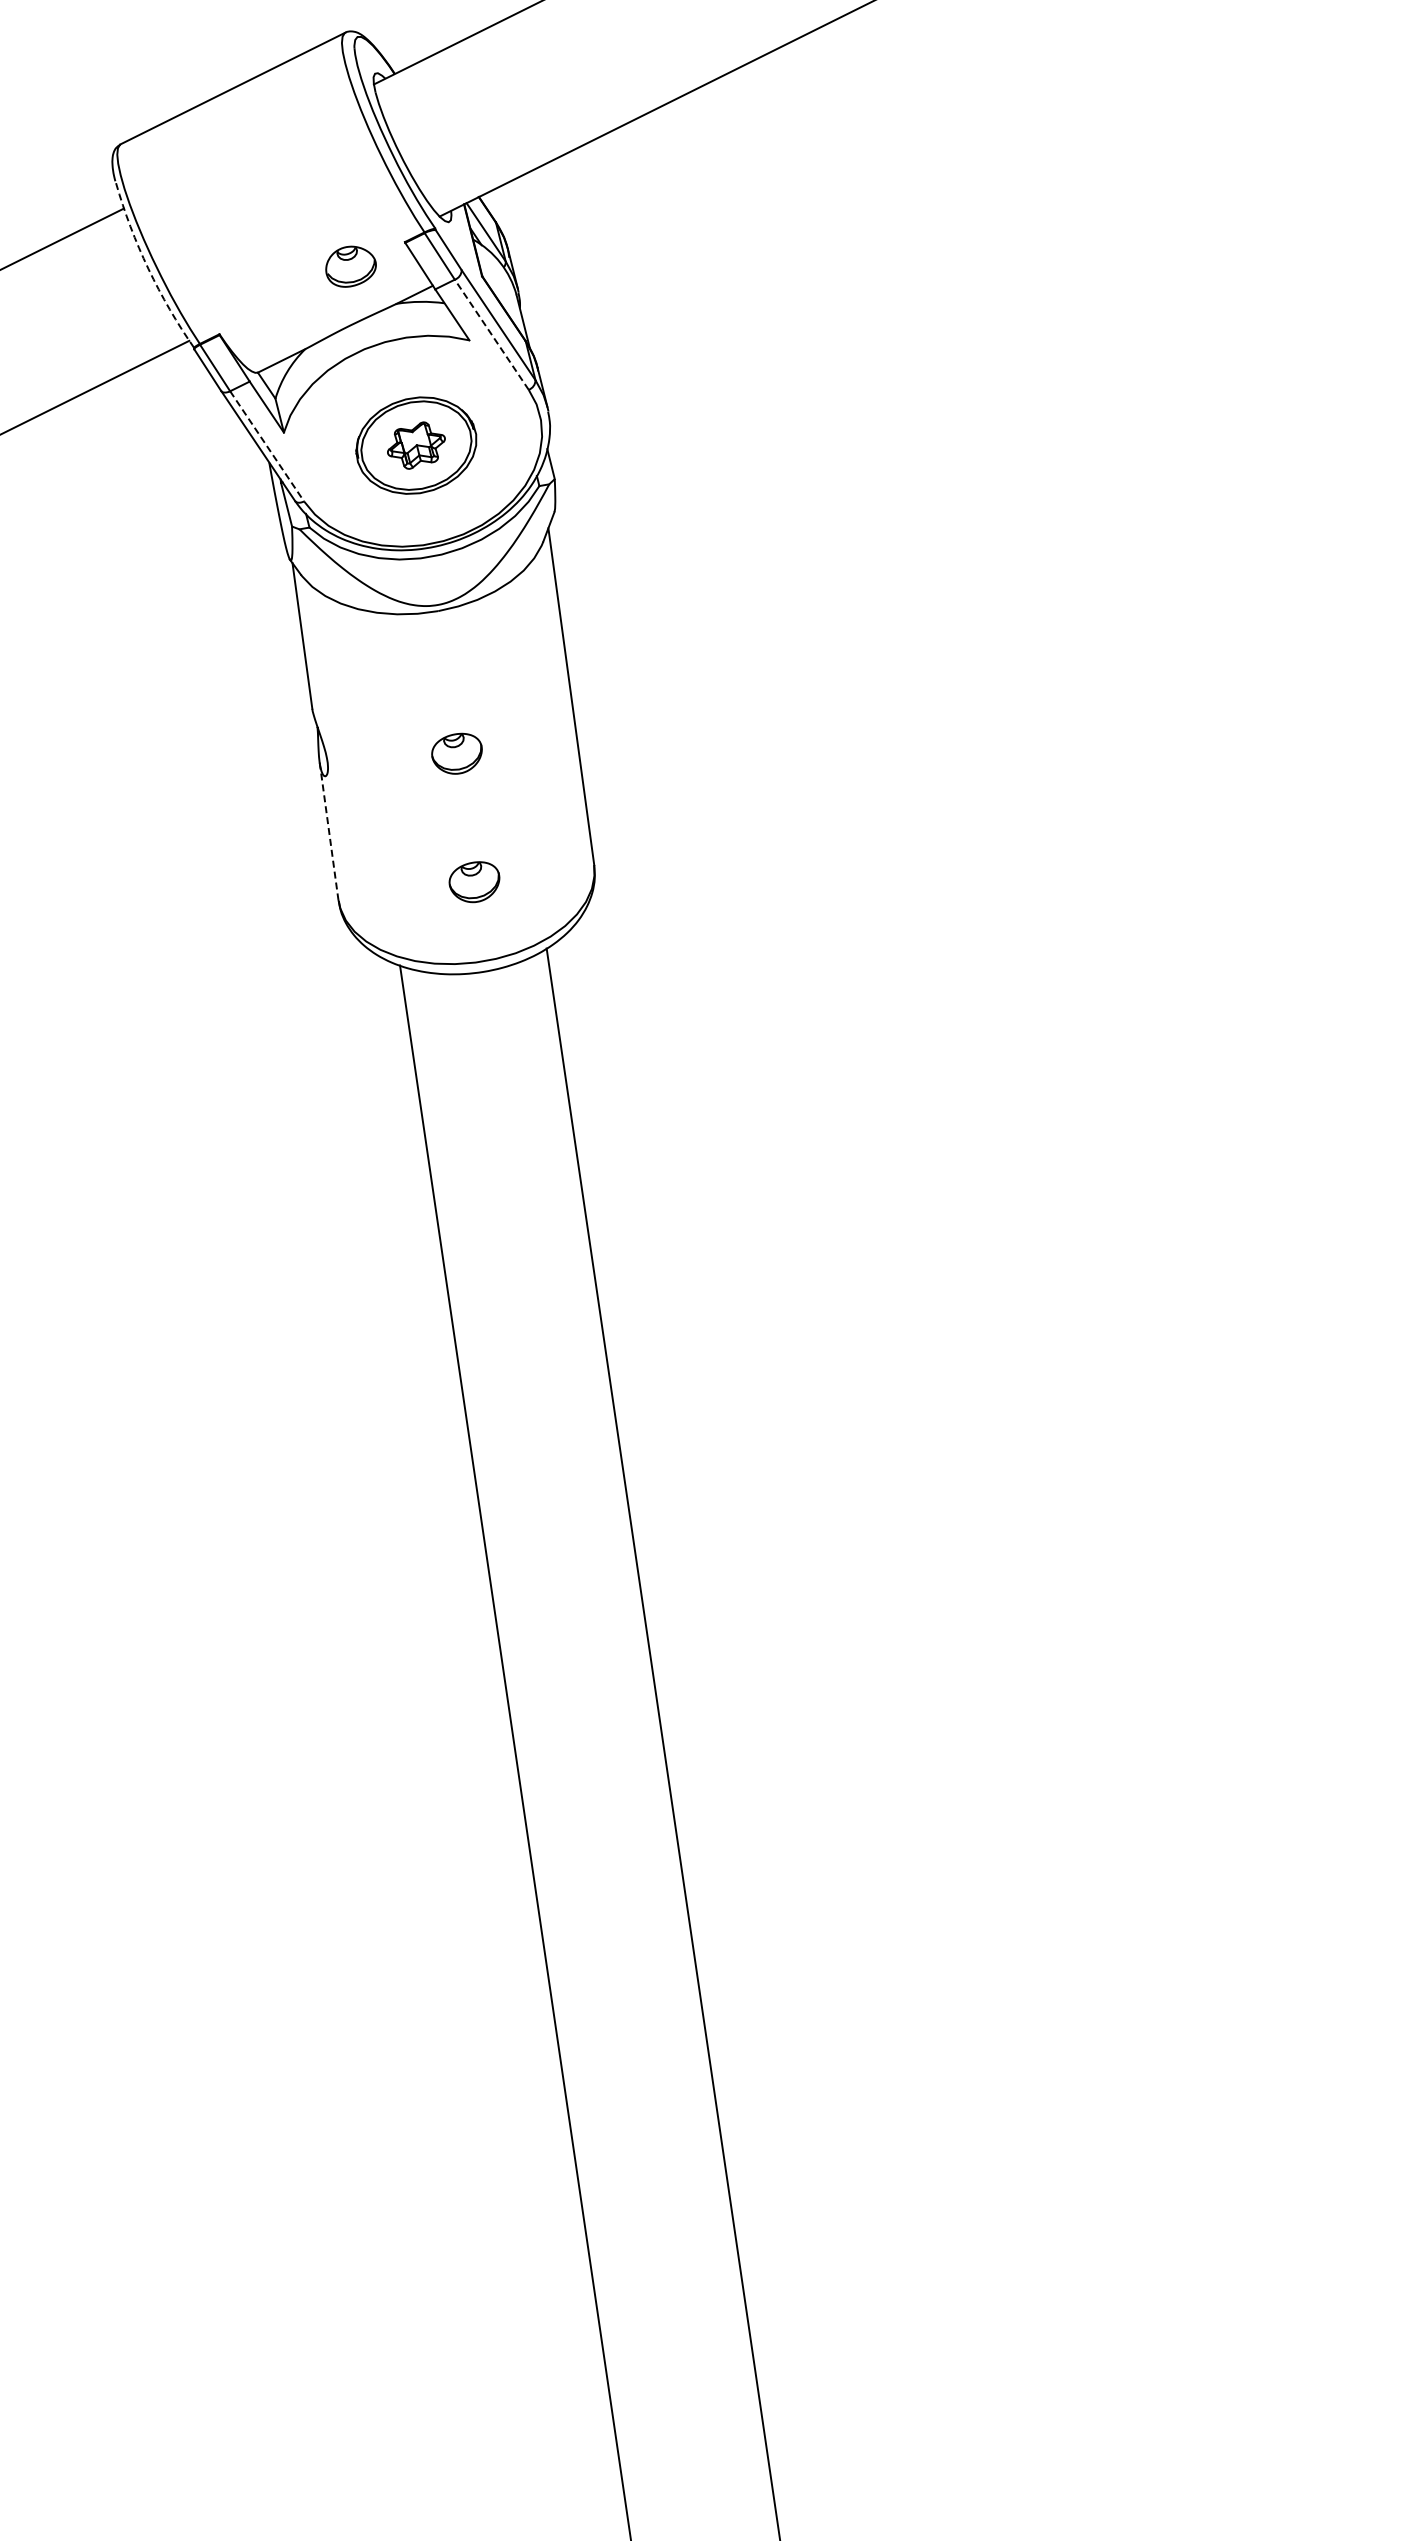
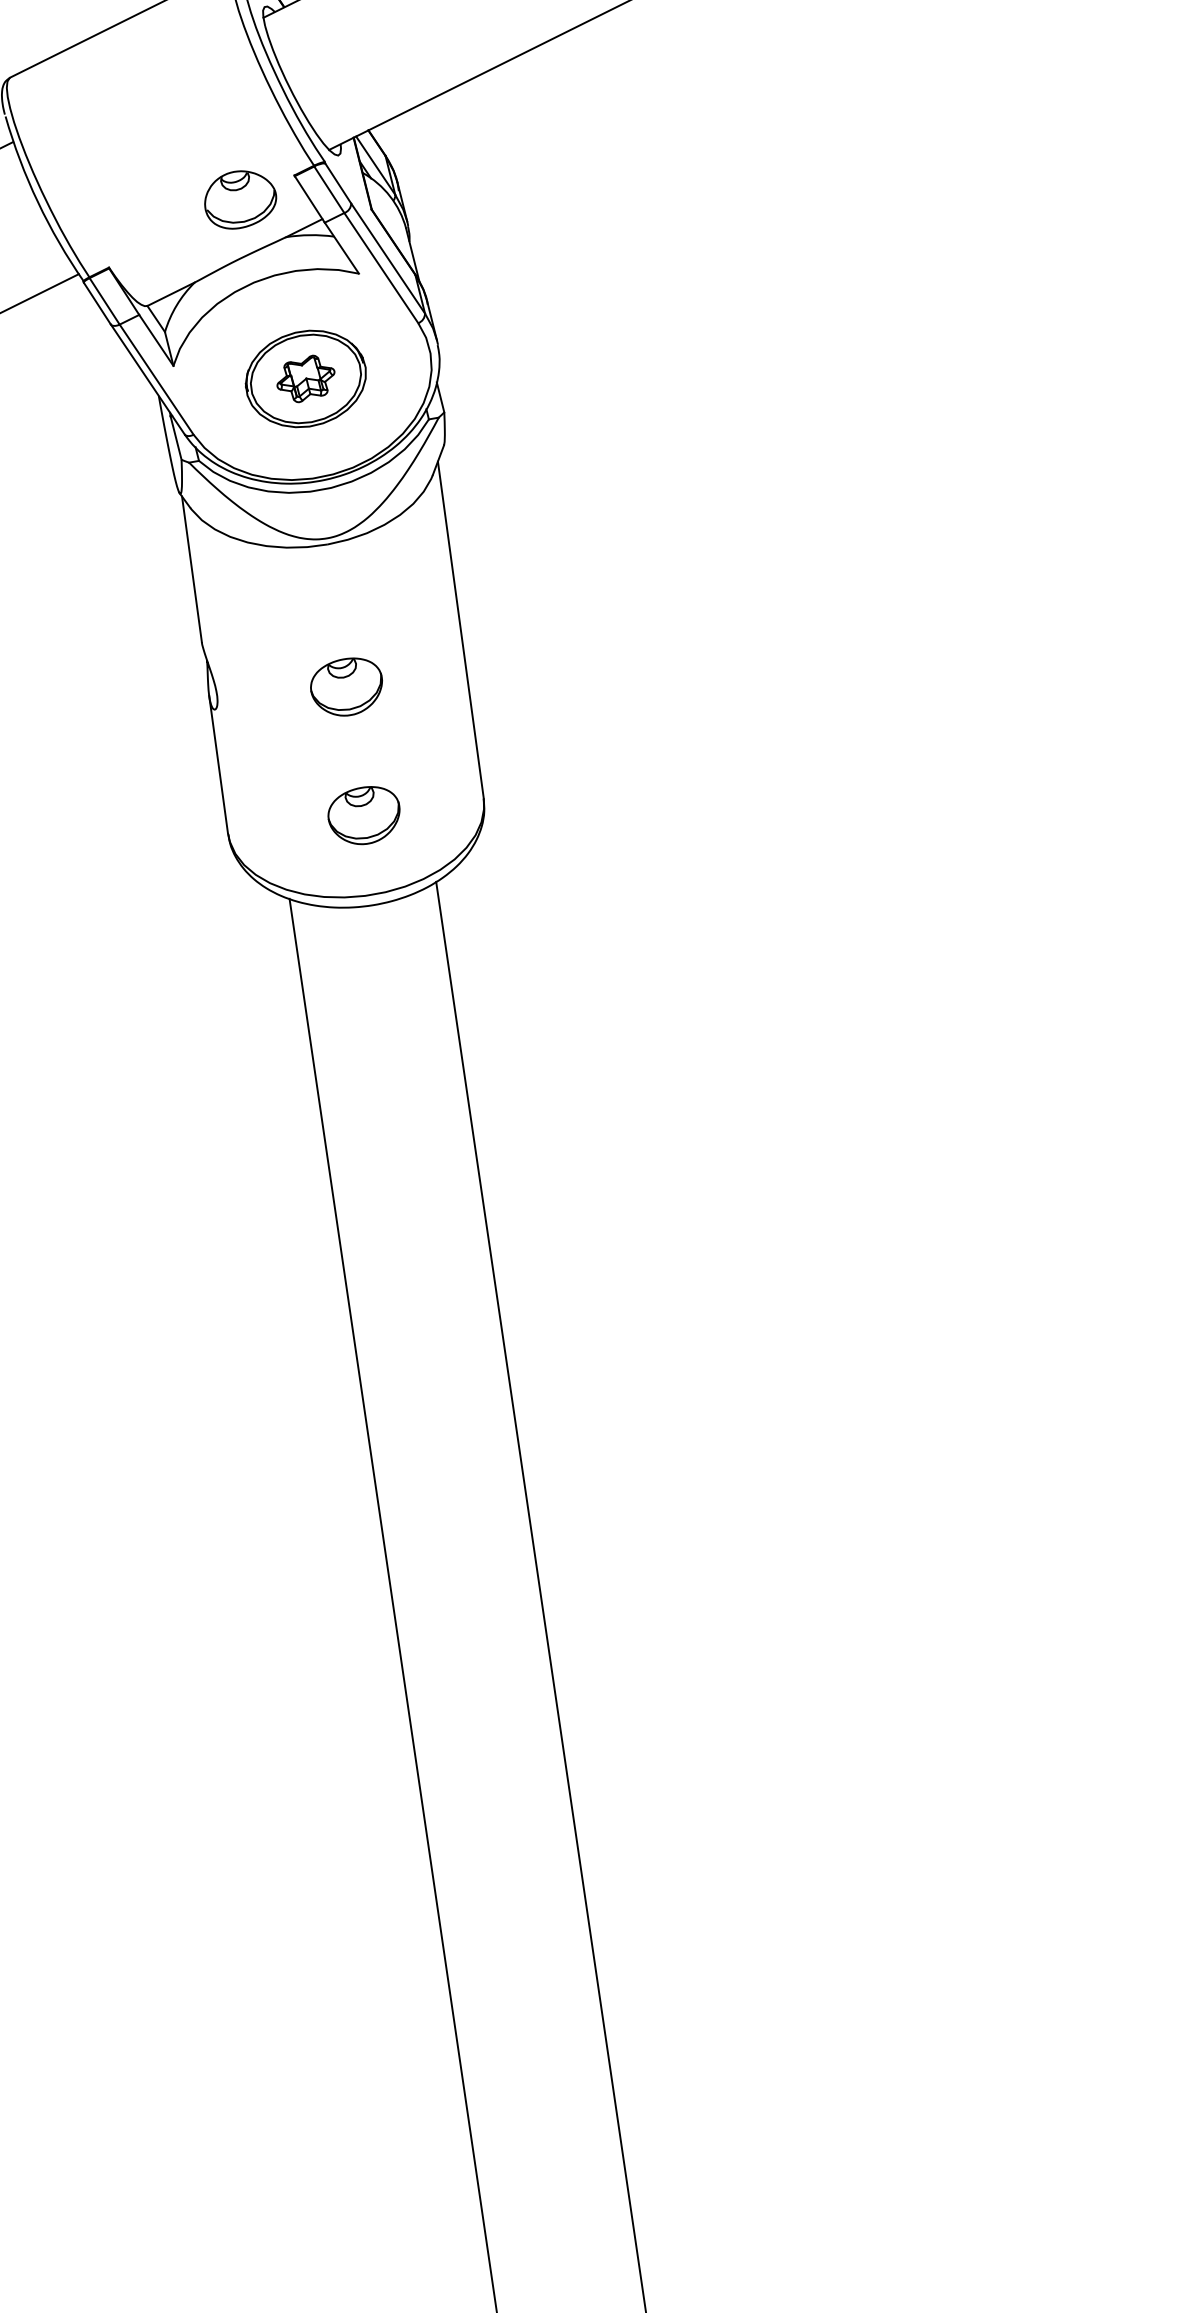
part: (350, 266) -> (240, 199), size x1.43
arc: (148, 268) -> (38, 201), dashed -> solid
line: (491, 334) -> (381, 267), dashed -> solid
line: (267, 446) -> (157, 379), dashed -> solid
part: (456, 753) -> (346, 686), size x1.43
line: (329, 831) -> (219, 764), dashed -> solid
part: (474, 881) -> (364, 814), size x1.43

